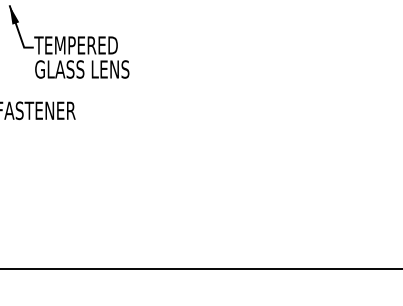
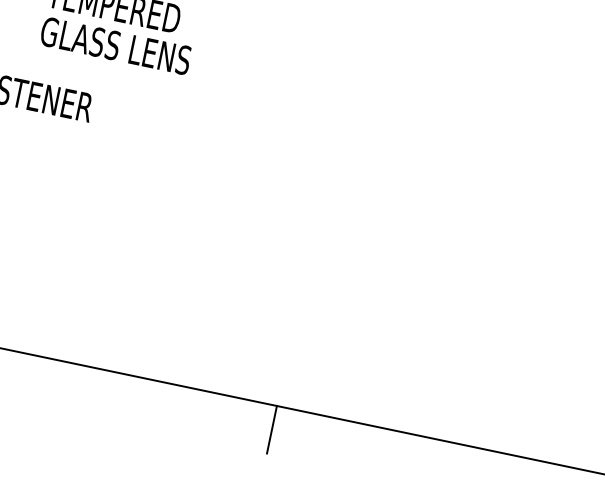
line: (226, 283) -> (272, 429), added

